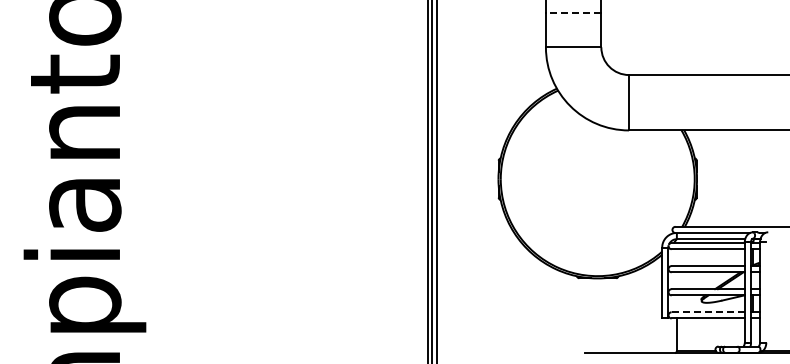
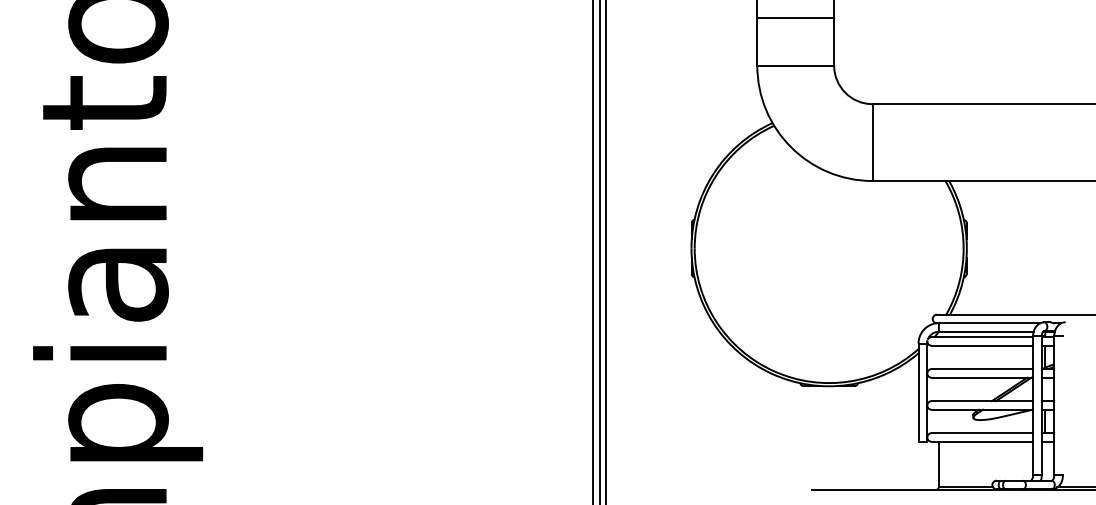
line: (573, 12) -> (795, 17), dashed -> solid
line: (708, 312) -> (982, 433), dashed -> solid

